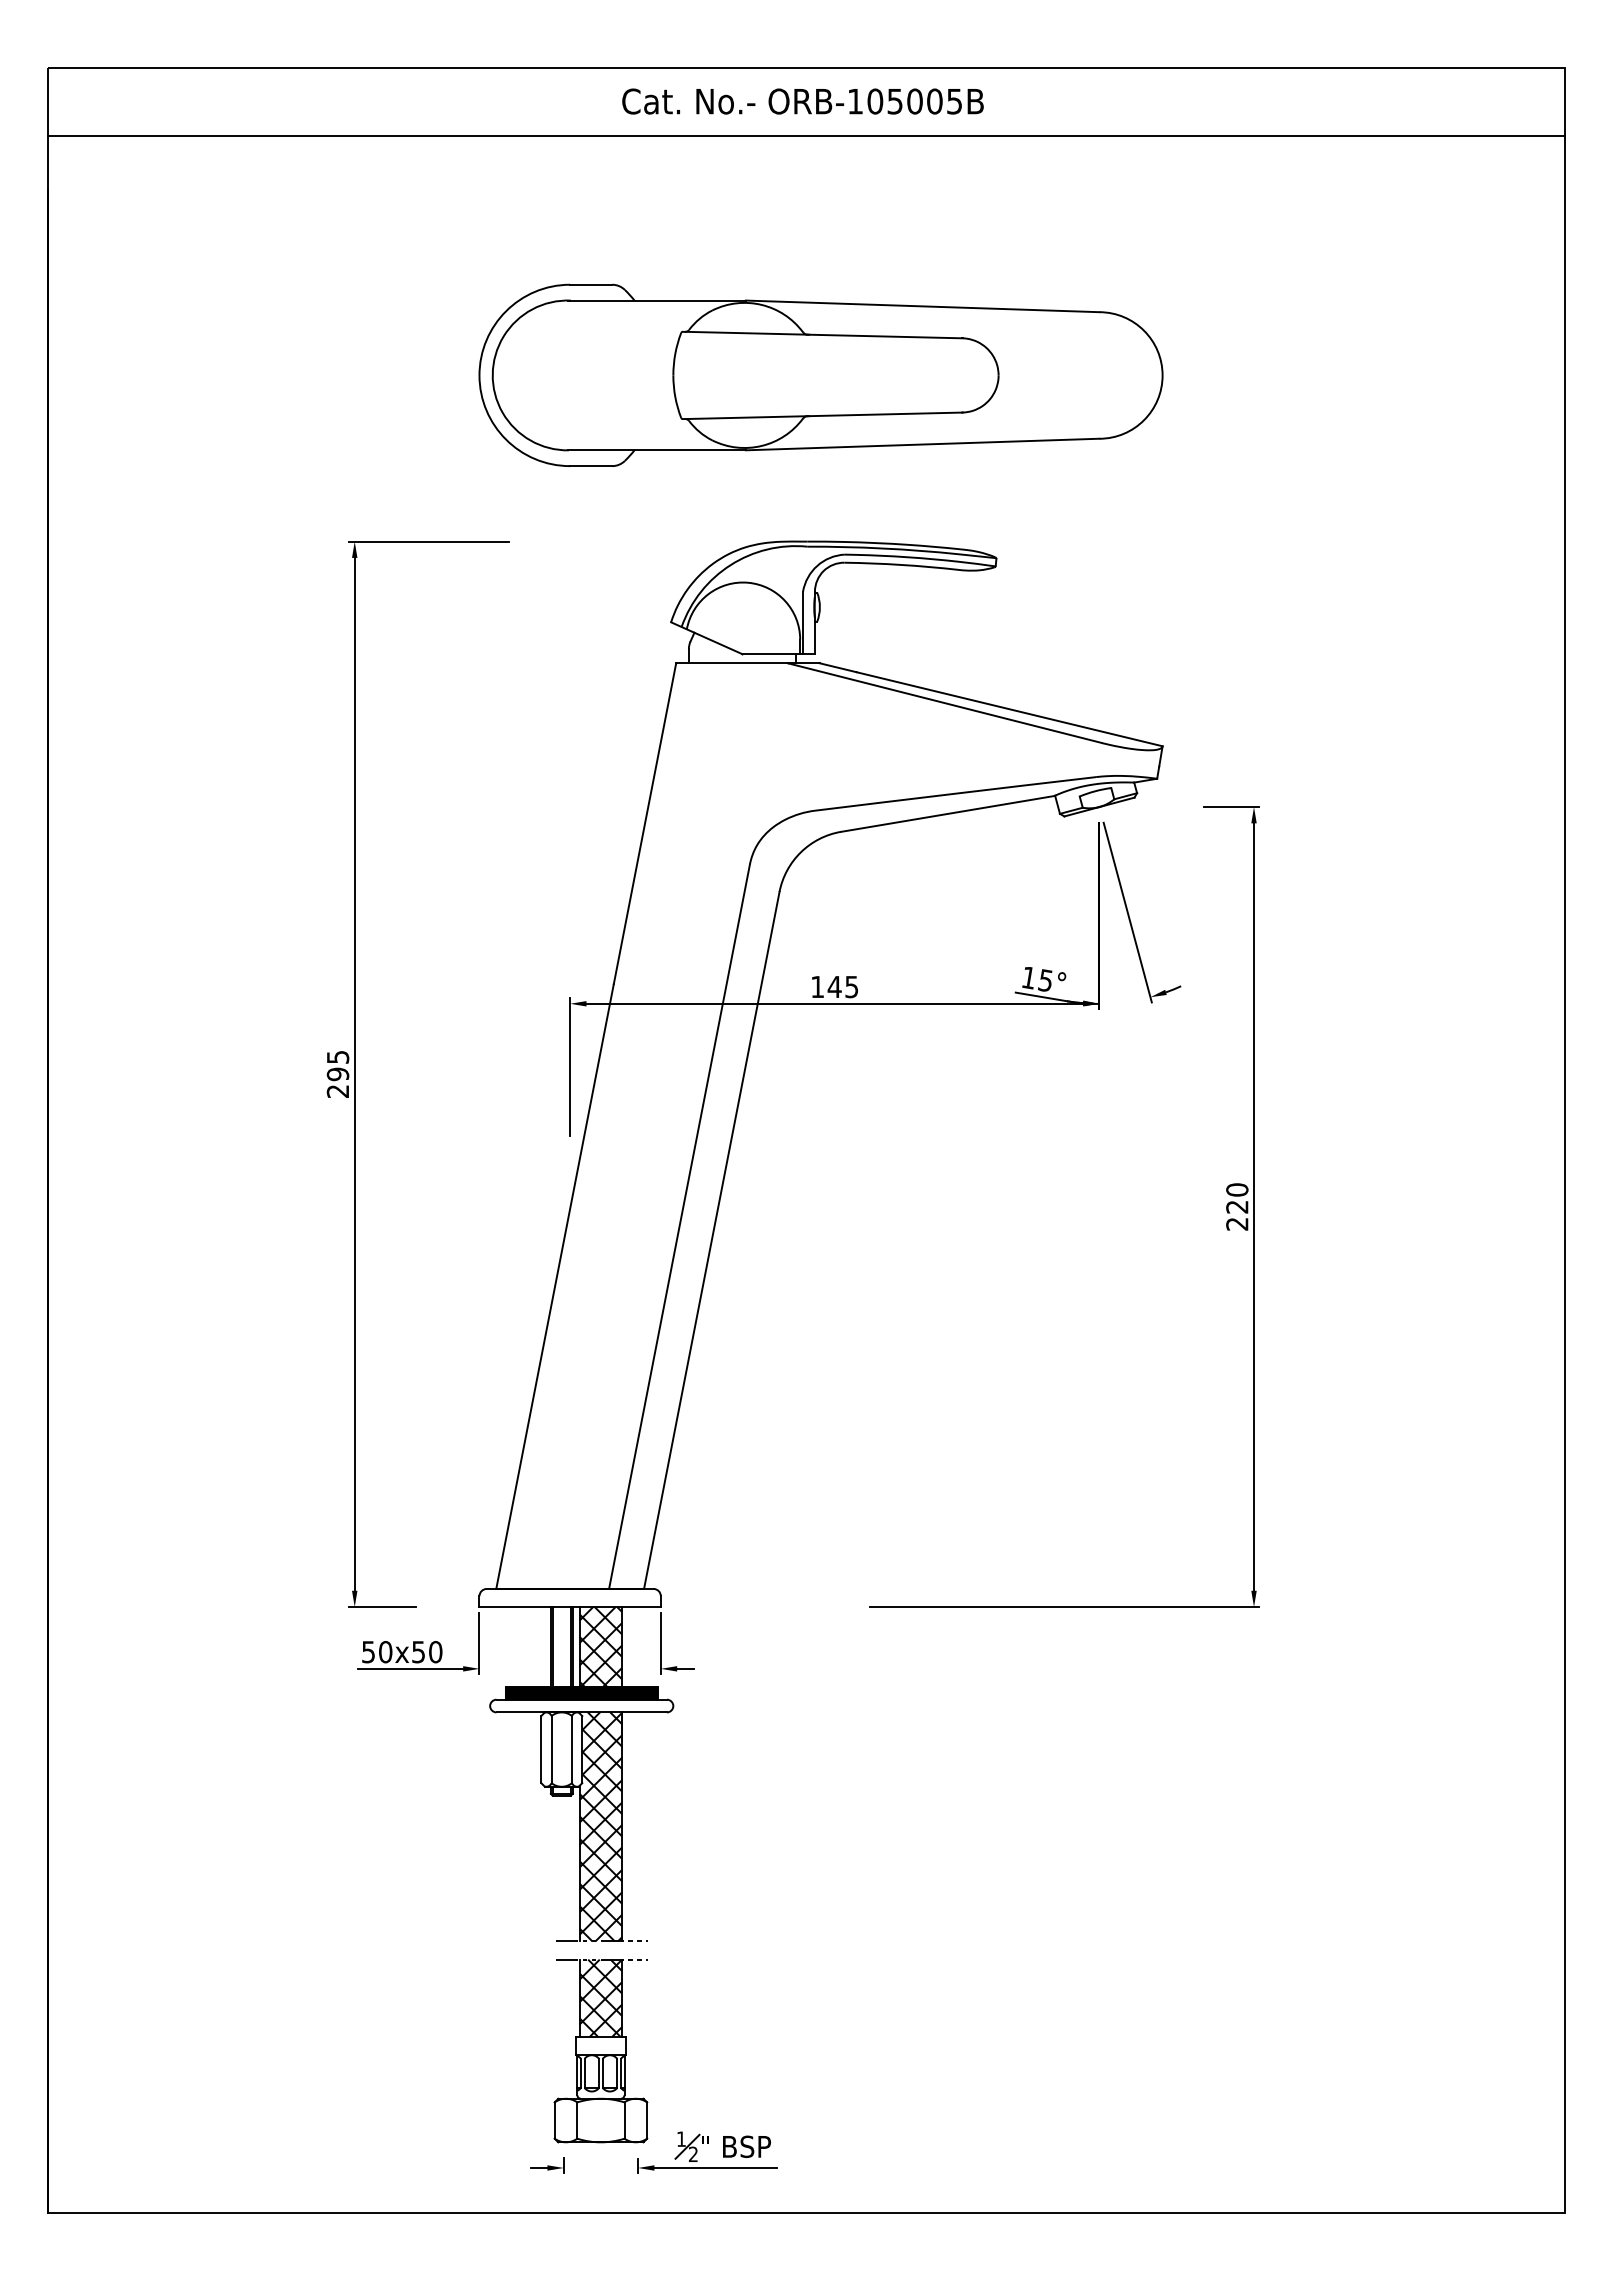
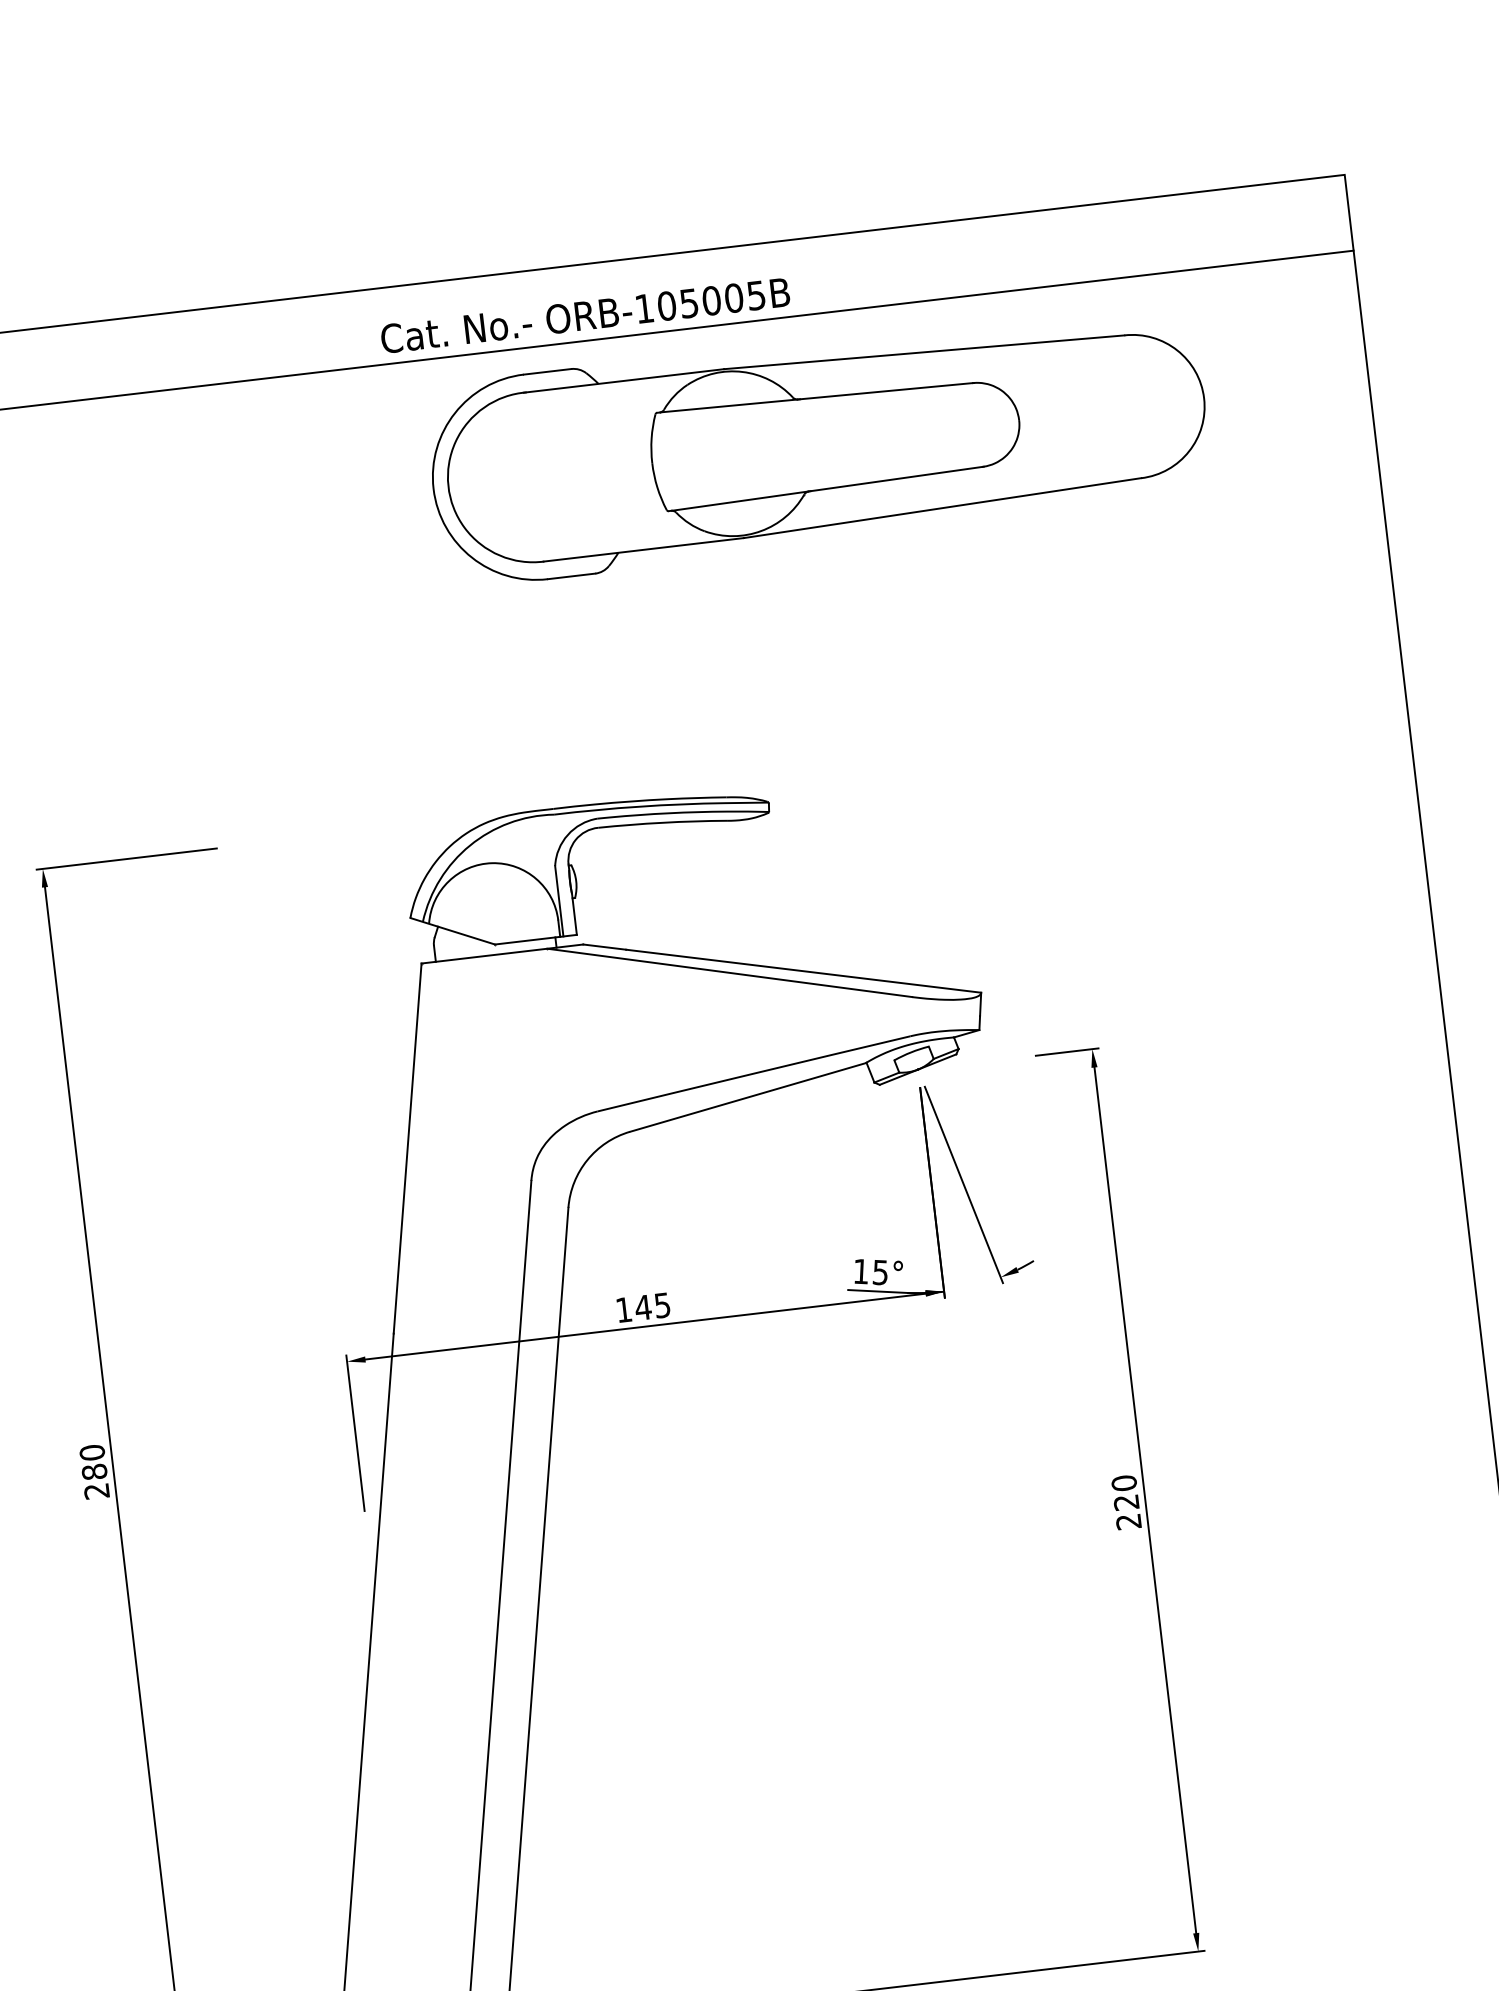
text: (802, 101) -> (584, 315), moved
part: (820, 374) -> (818, 442), moved
text: (337, 1065) -> (92, 1462), 295 -> 280

